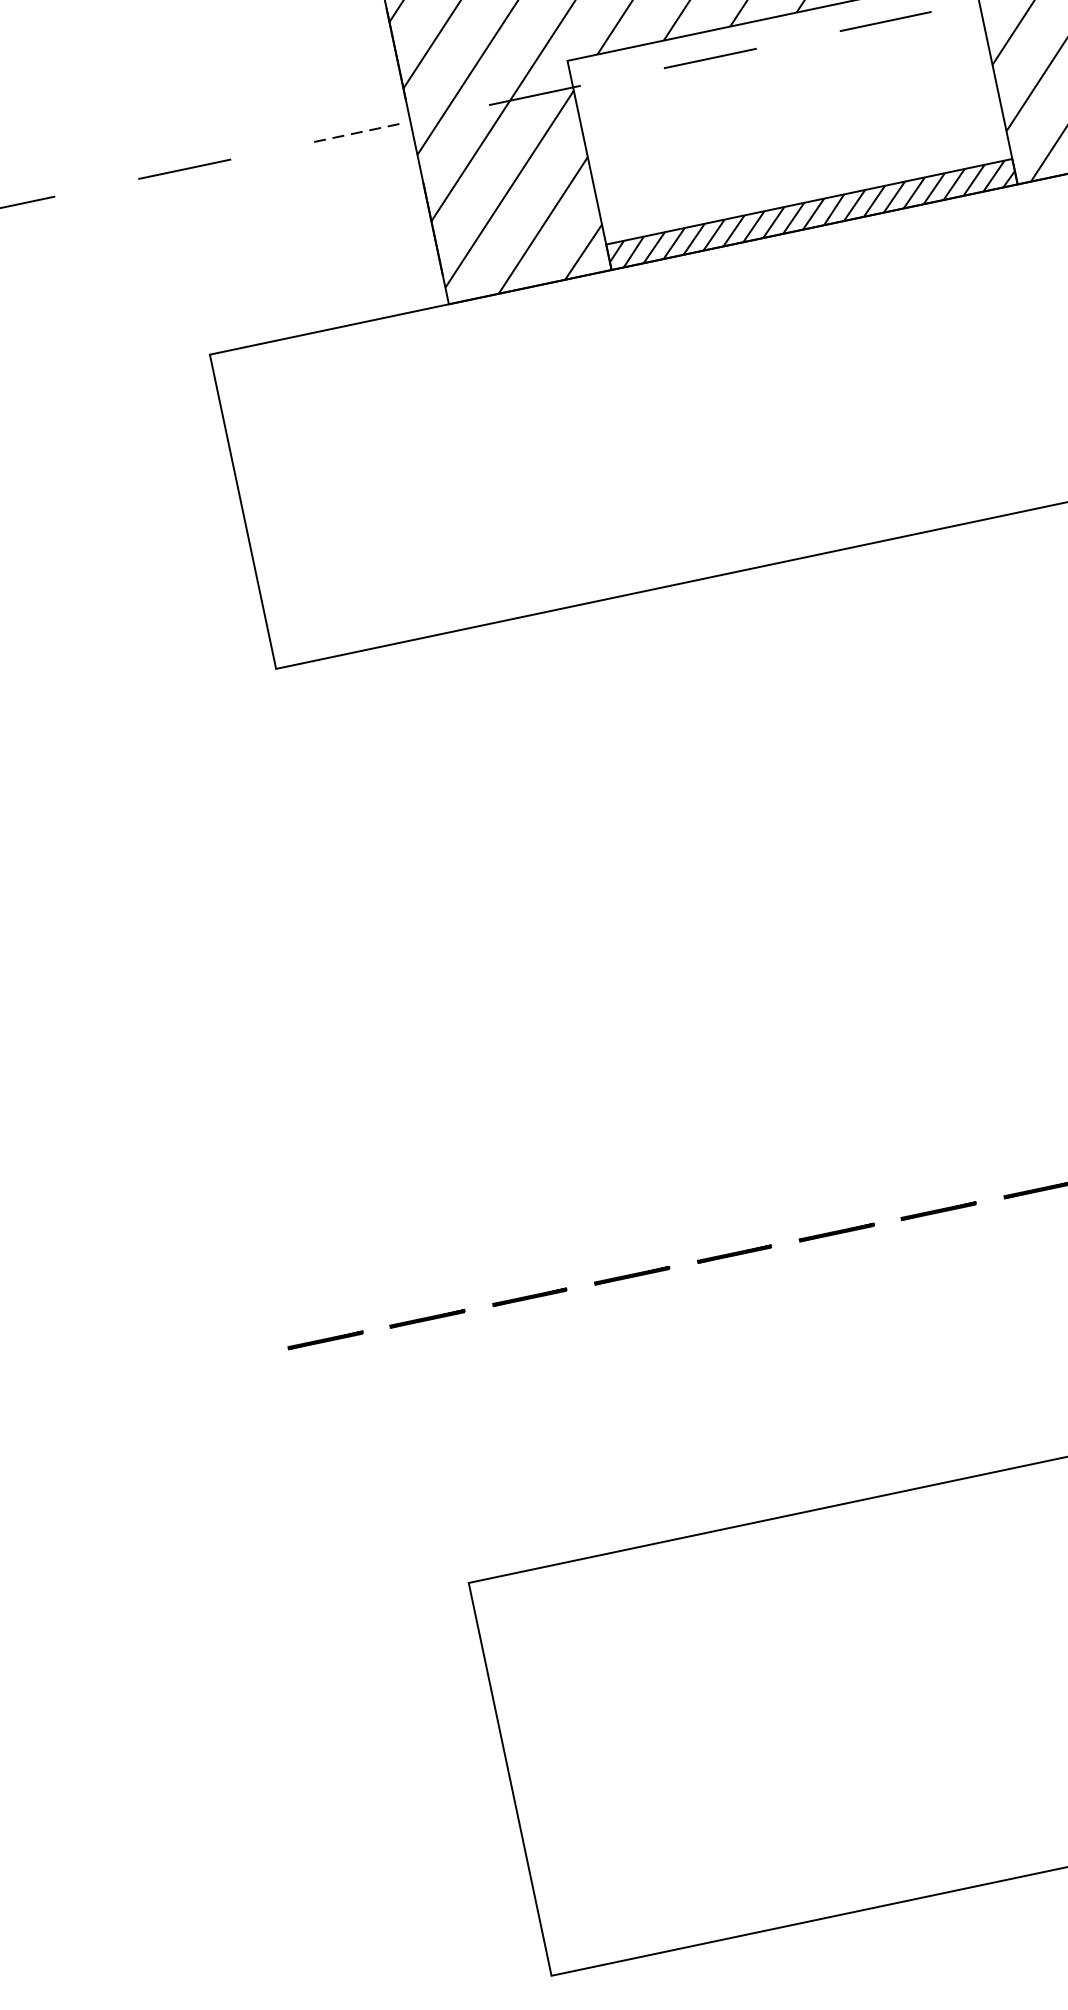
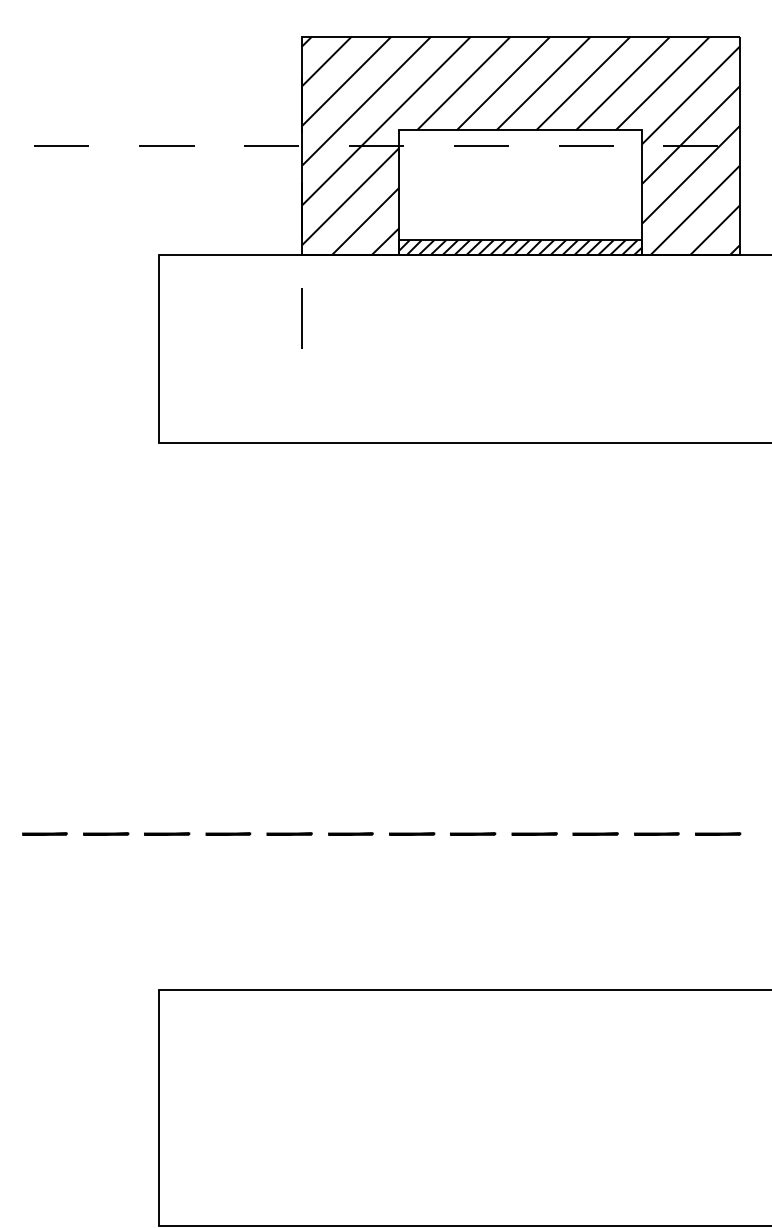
line: (361, 132) -> (272, 146), dashed -> solid
line: (470, 409) -> (301, 318), added
line: (222, 1360) -> (44, 833), added

